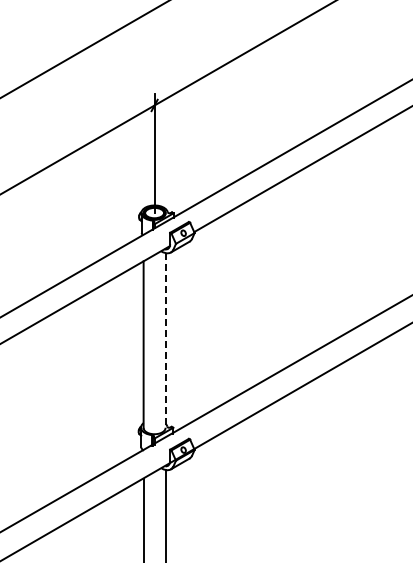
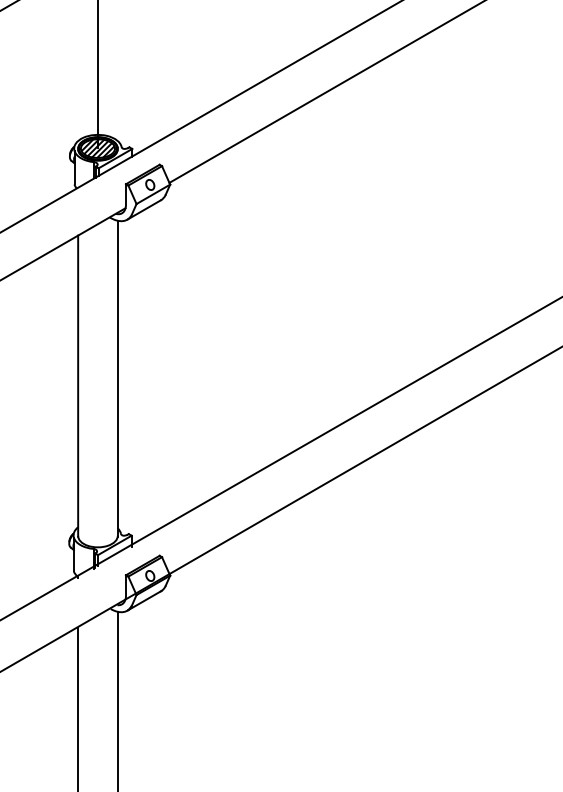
hatch: (154, 212) -> (97, 147), added
line: (165, 340) -> (117, 378), dashed -> solid

